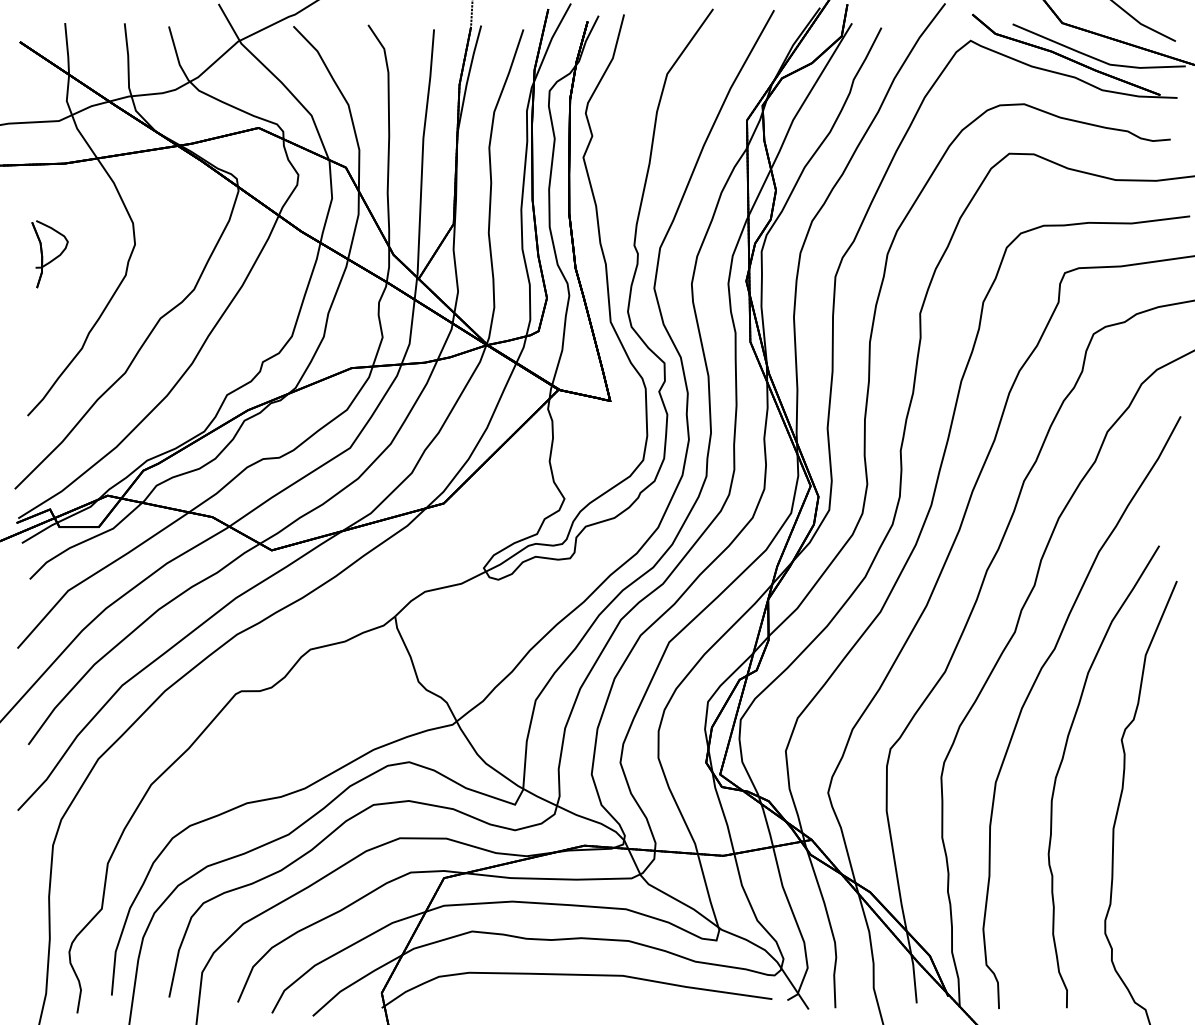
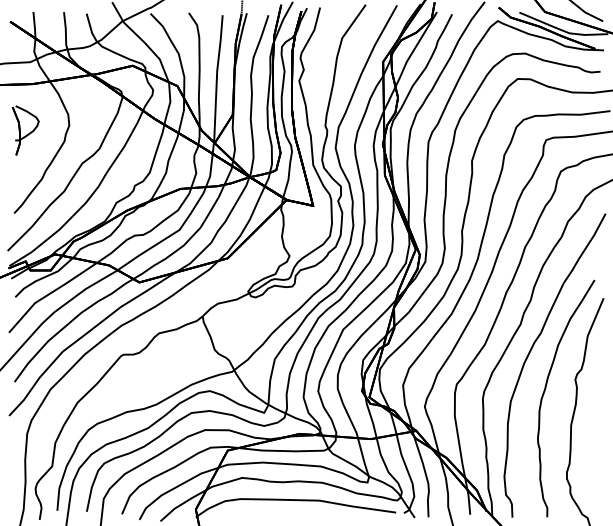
part: (49, 254) -> (25, 130), size x1.43

